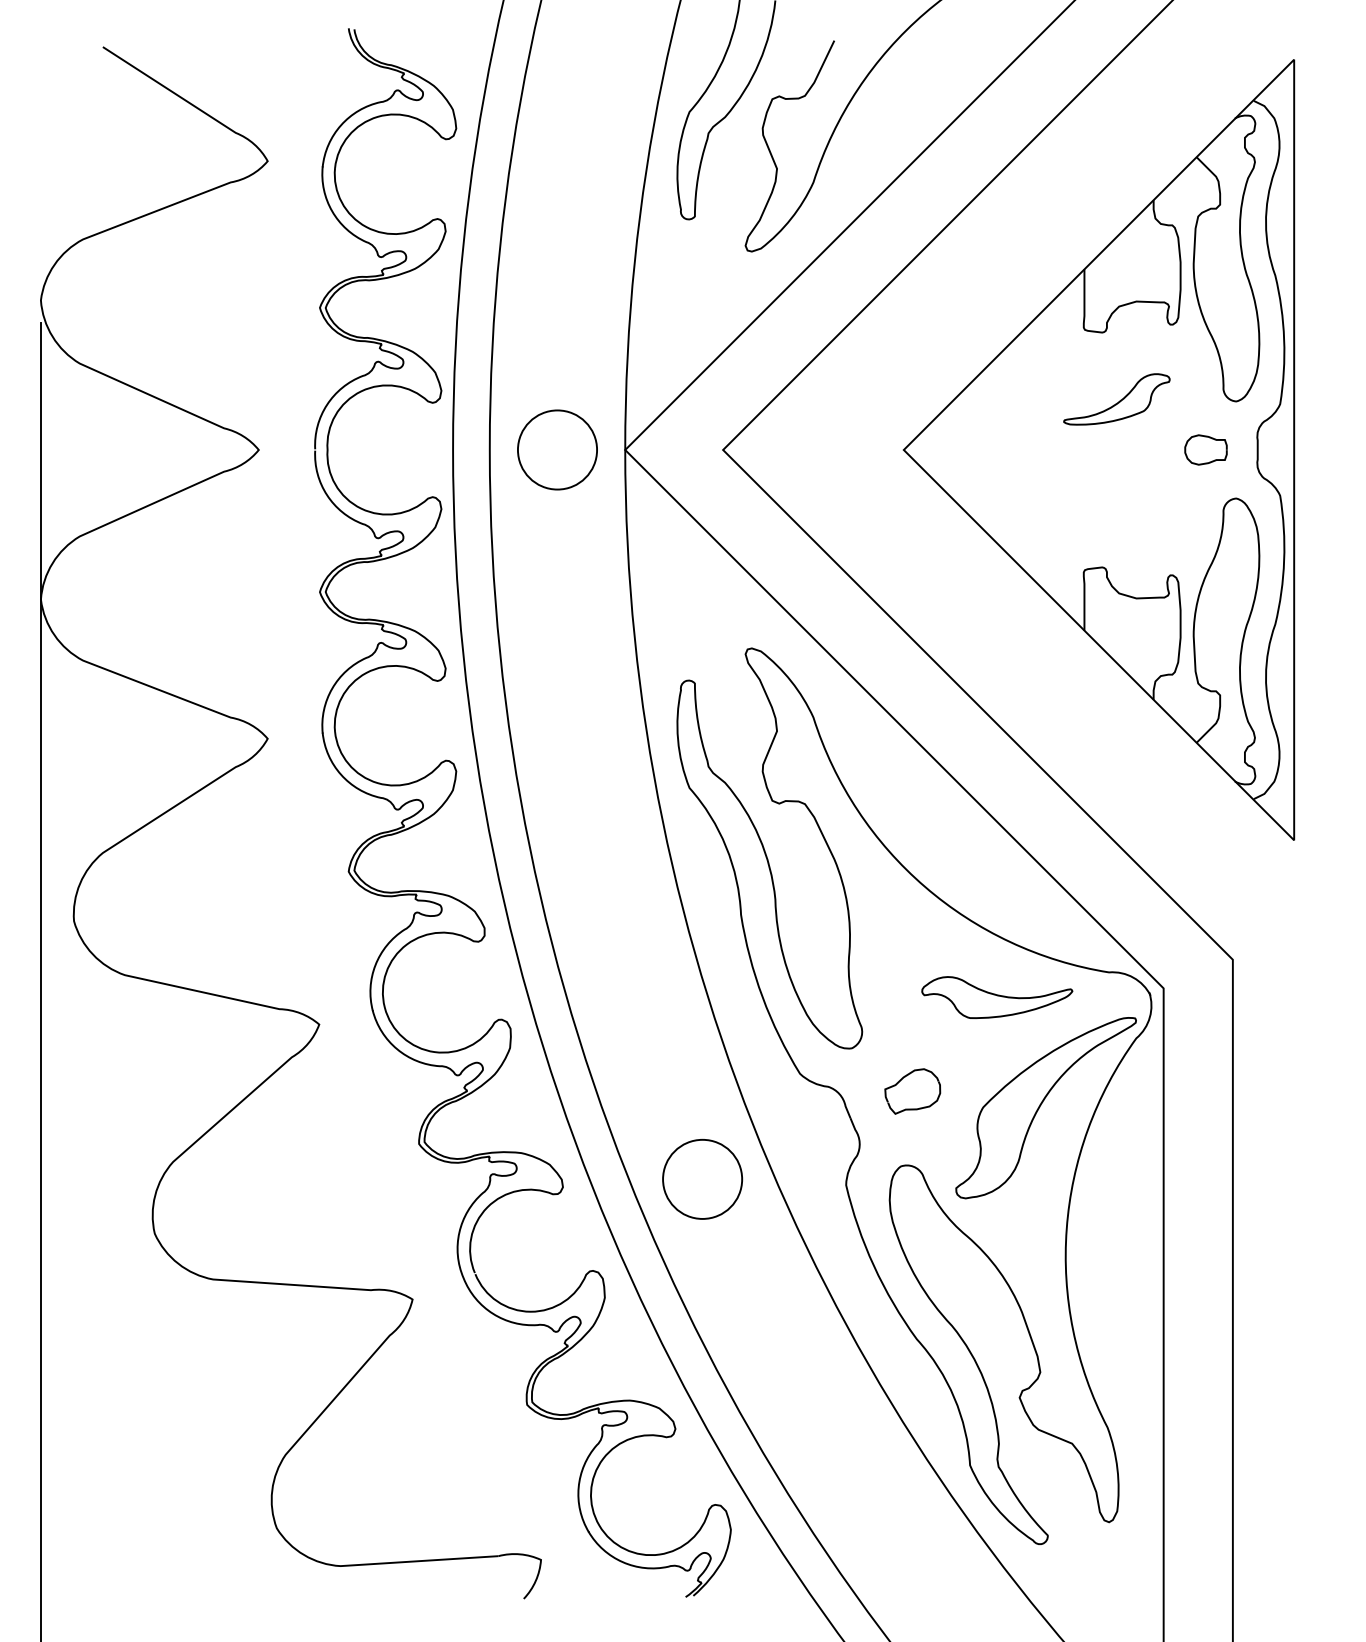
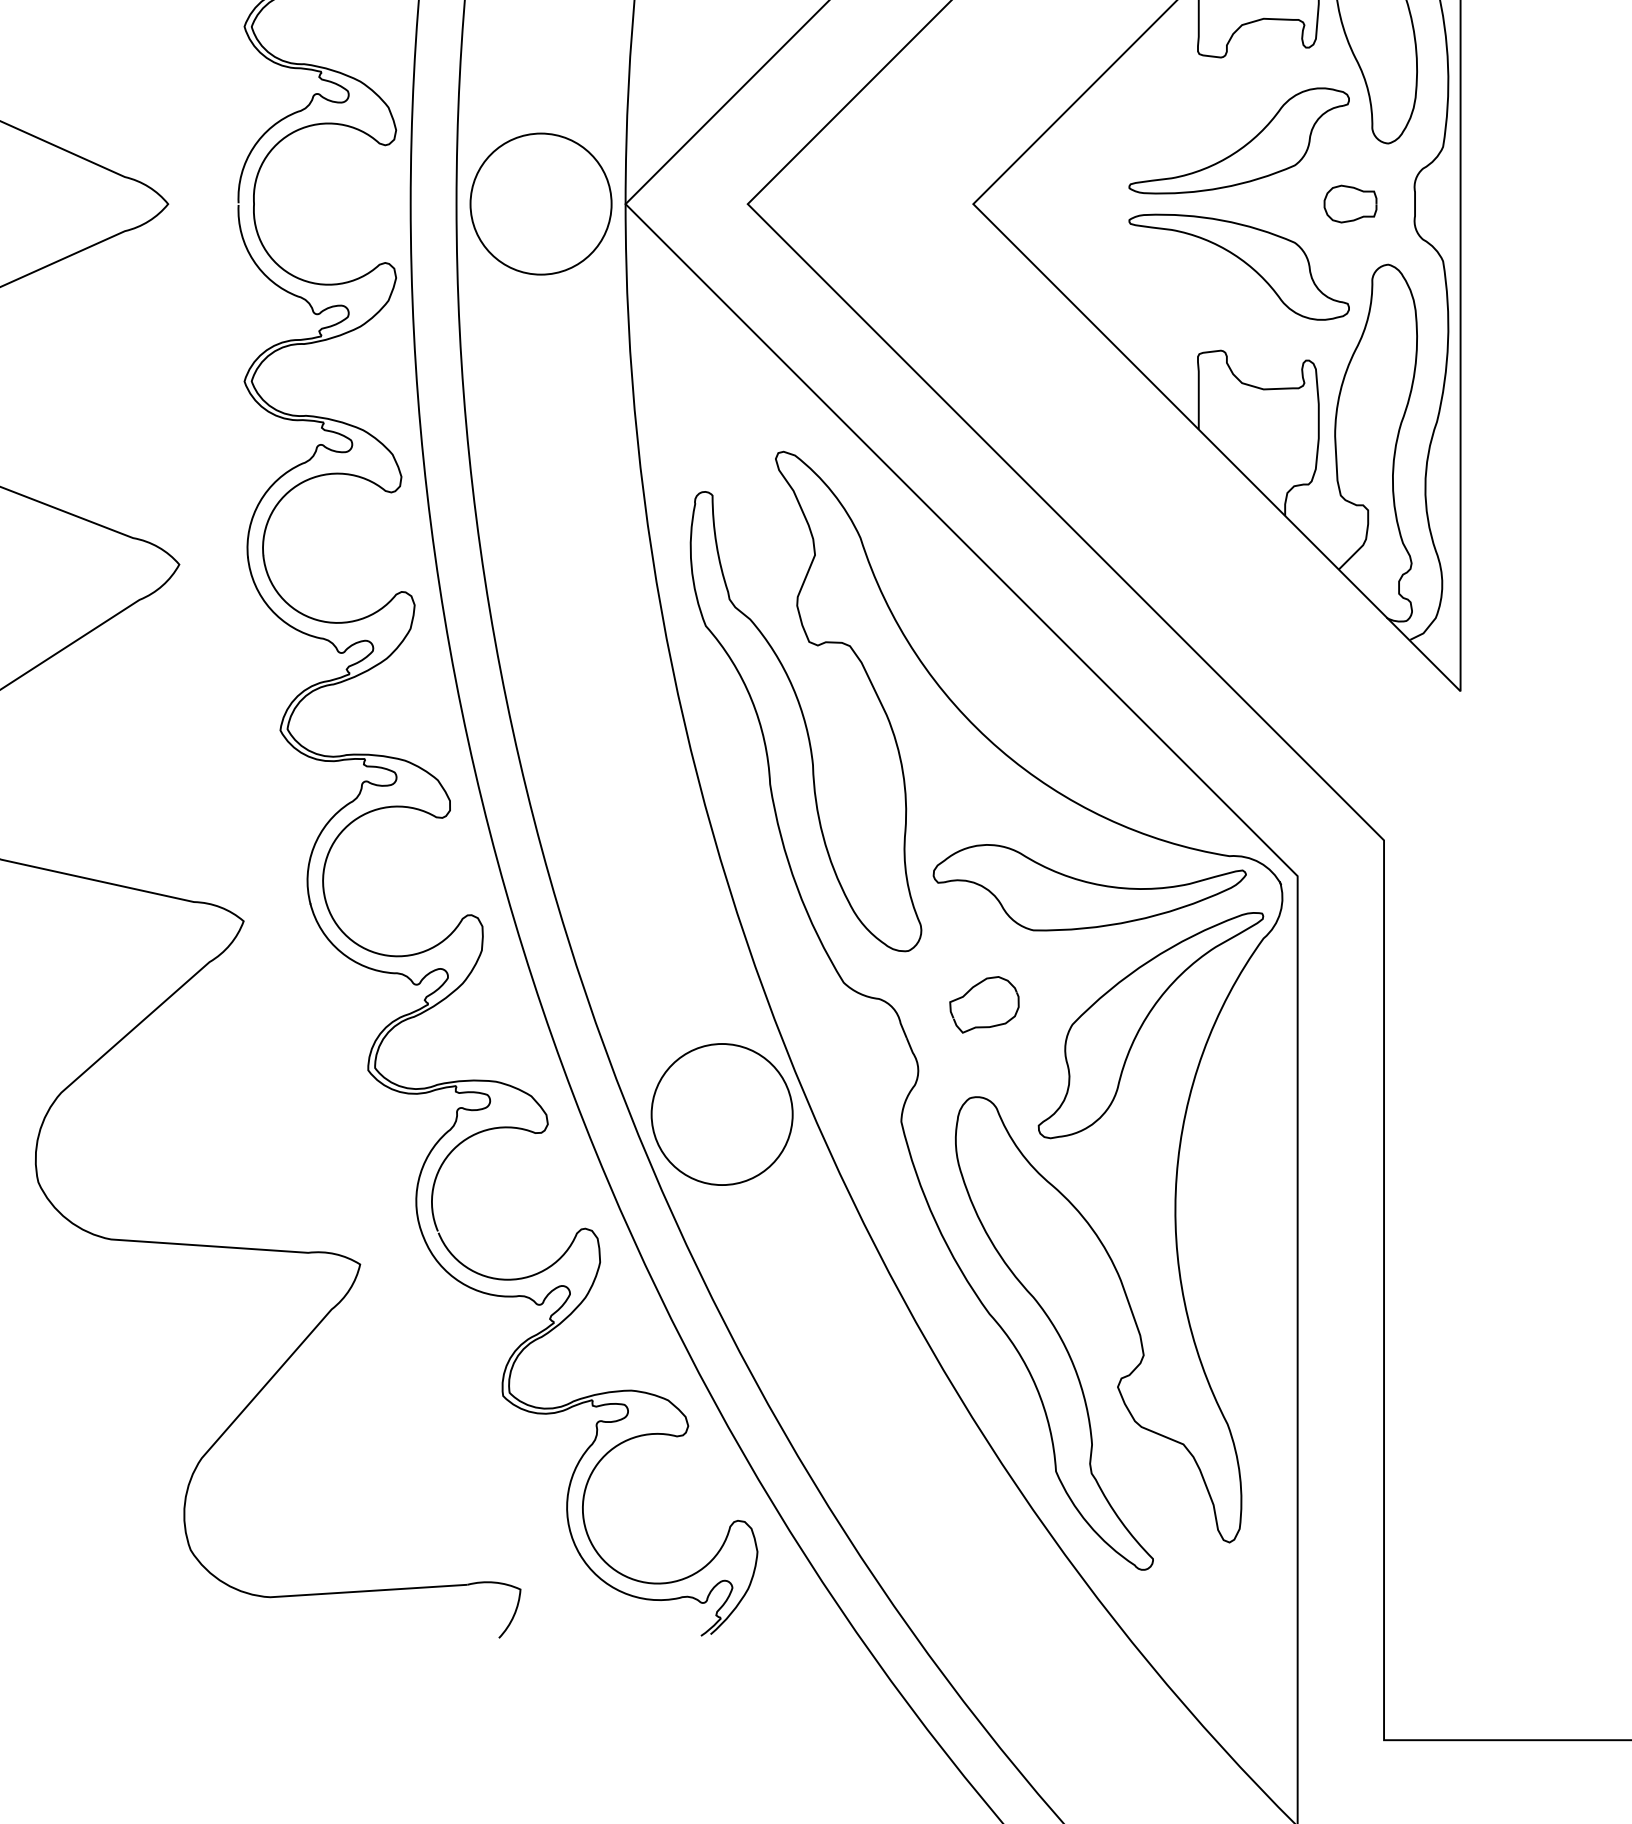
part: (1116, 399) -> (1238, 141), size x1.67
circle: (557, 449) -> (541, 203), size x1.43
part: (1116, 500) -> (1238, 267), added
part: (997, 997) -> (1090, 887), size x1.67
circle: (702, 1178) -> (722, 1113), size x1.43

